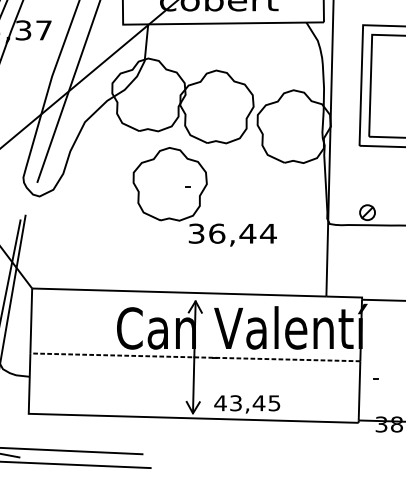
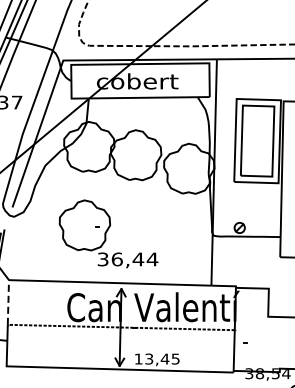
part: (204, 196) -> (108, 233), moved
line: (31, 319) -> (8, 301), solid -> dashed
text: (220, 402) -> (138, 358), 43,45 -> 13,45

